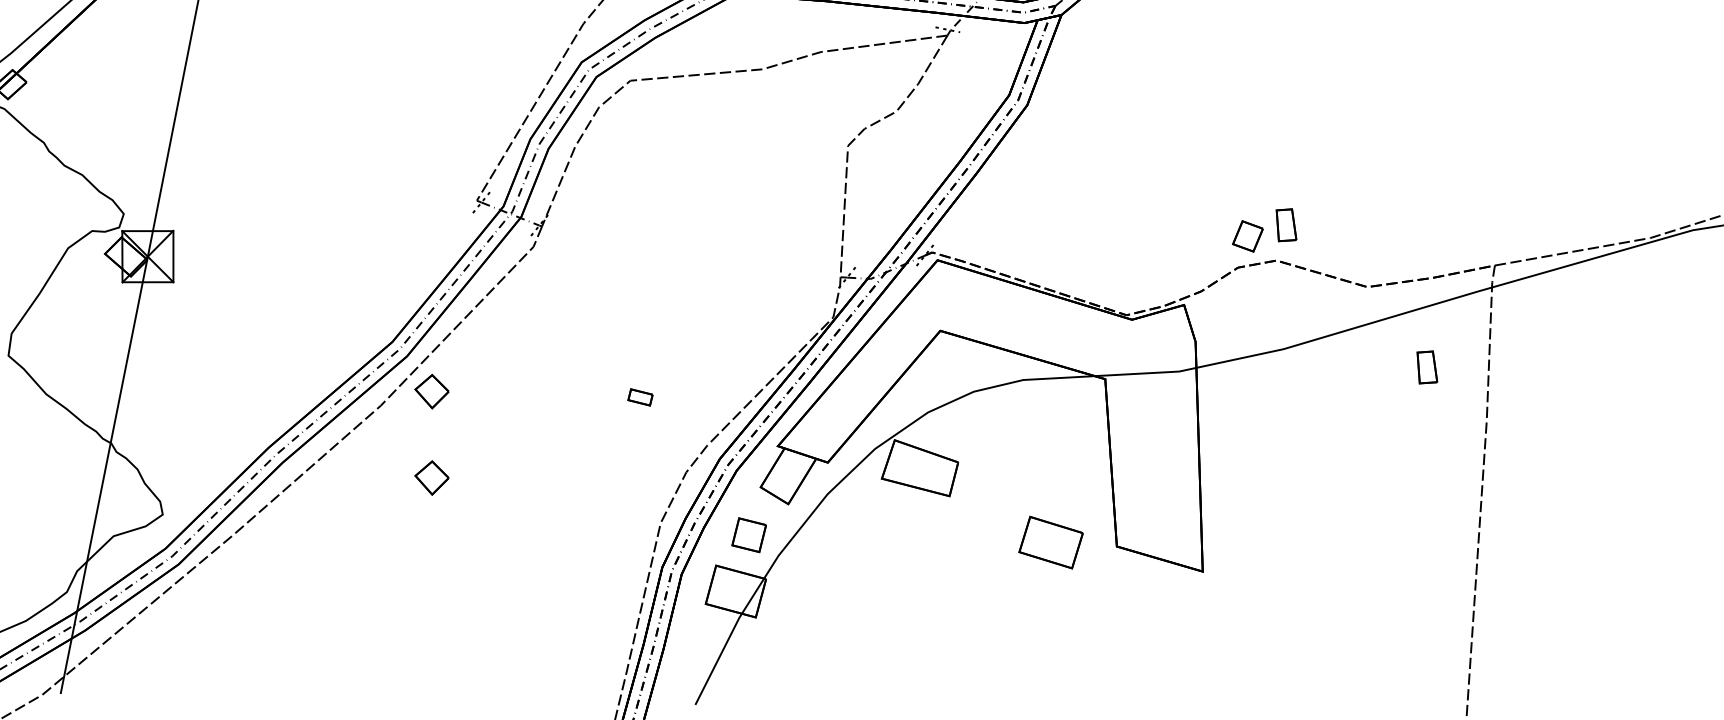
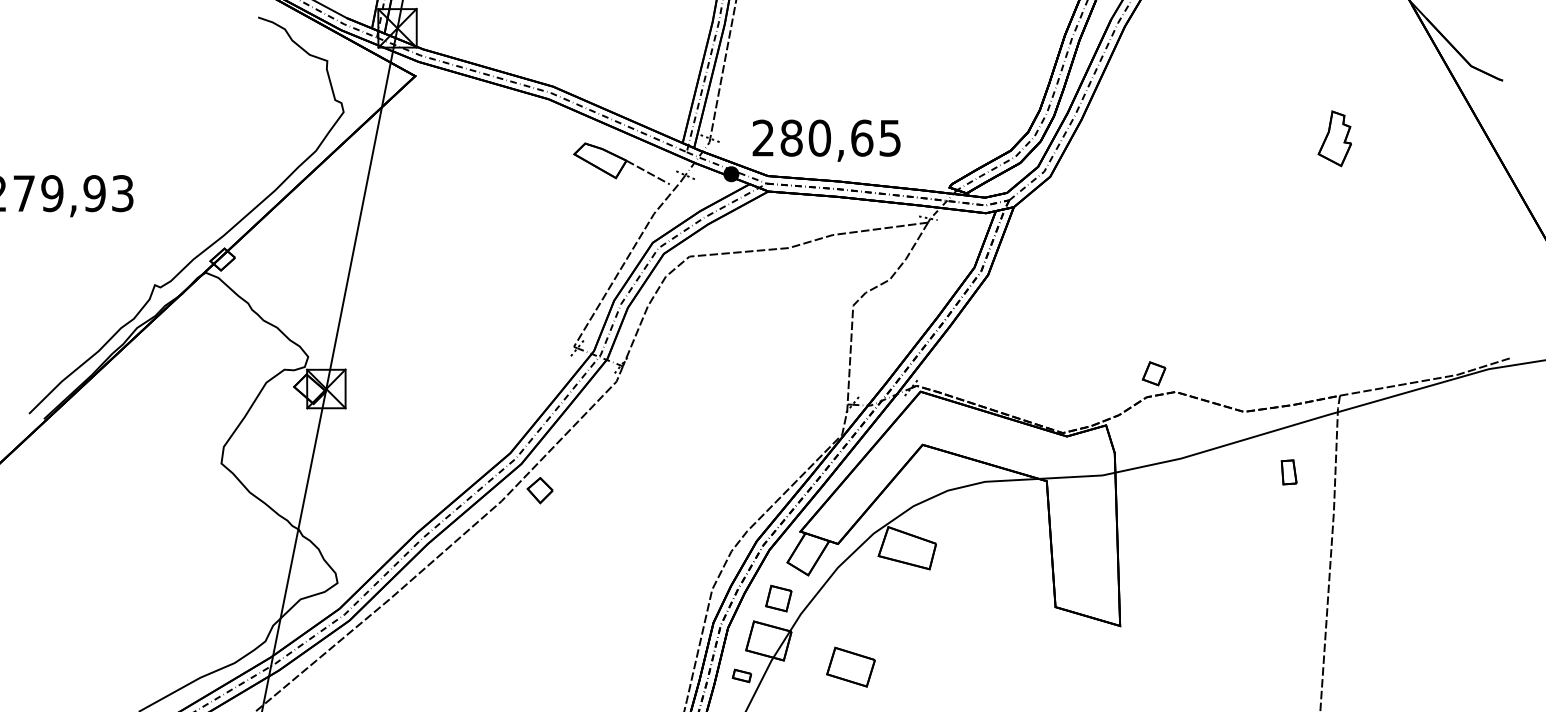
part: (1285, 225) -> (1182, 365), removed
part: (639, 396) -> (741, 675), moved
part: (431, 477) -> (539, 555), removed
part: (1050, 541) -> (850, 666), moved

